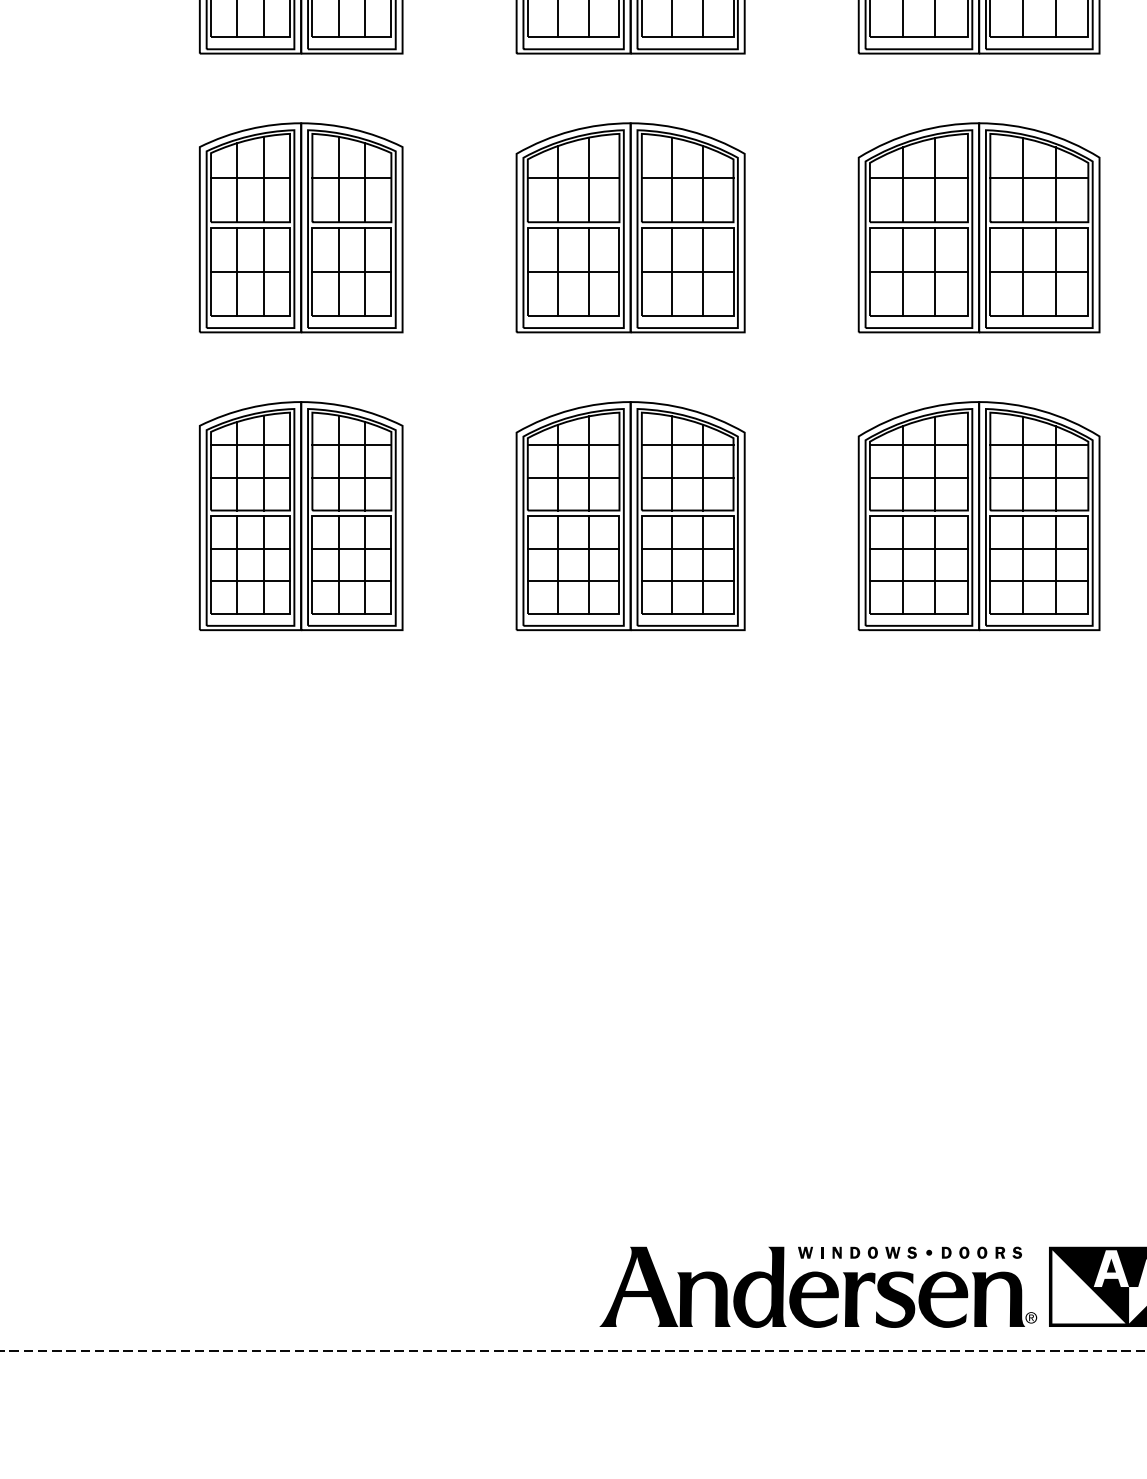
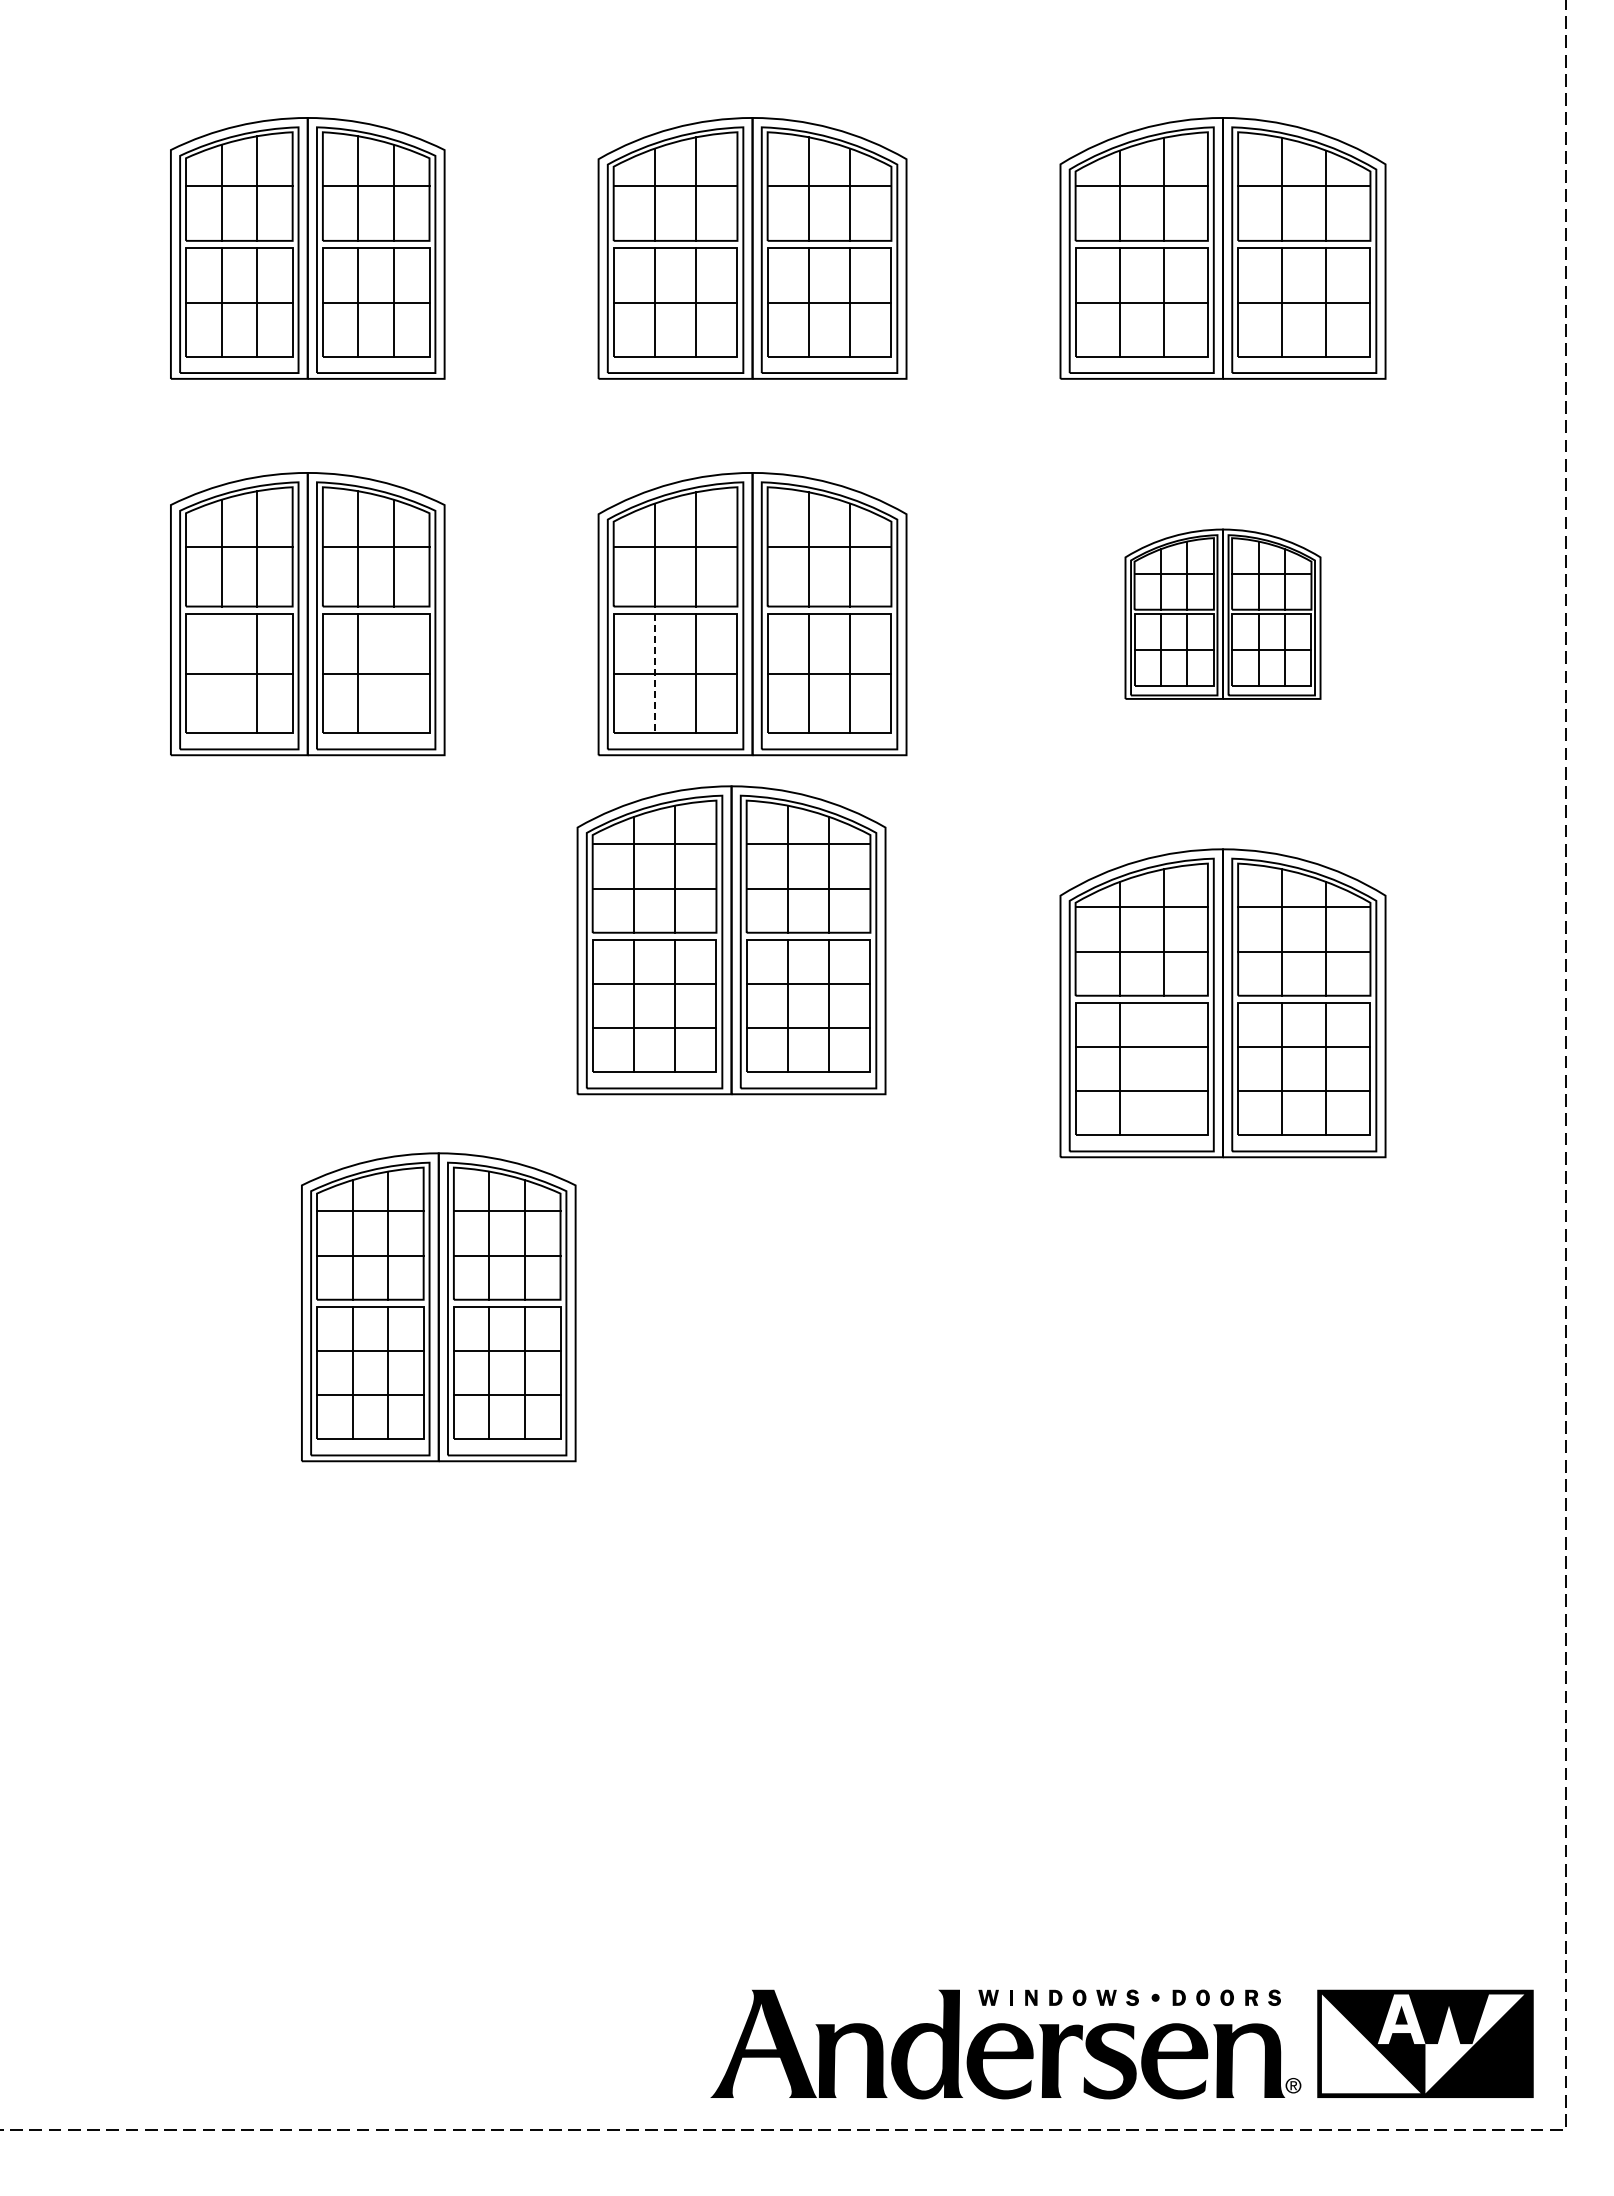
part: (978, 228) -> (1222, 614), size x0.6
line: (237, 271) -> (221, 673), removed
line: (364, 271) -> (393, 673), removed
line: (558, 271) -> (654, 673), solid -> dashed
part: (301, 516) -> (438, 1307), moved
part: (630, 516) -> (731, 940), moved
line: (935, 564) -> (1163, 1068), removed

